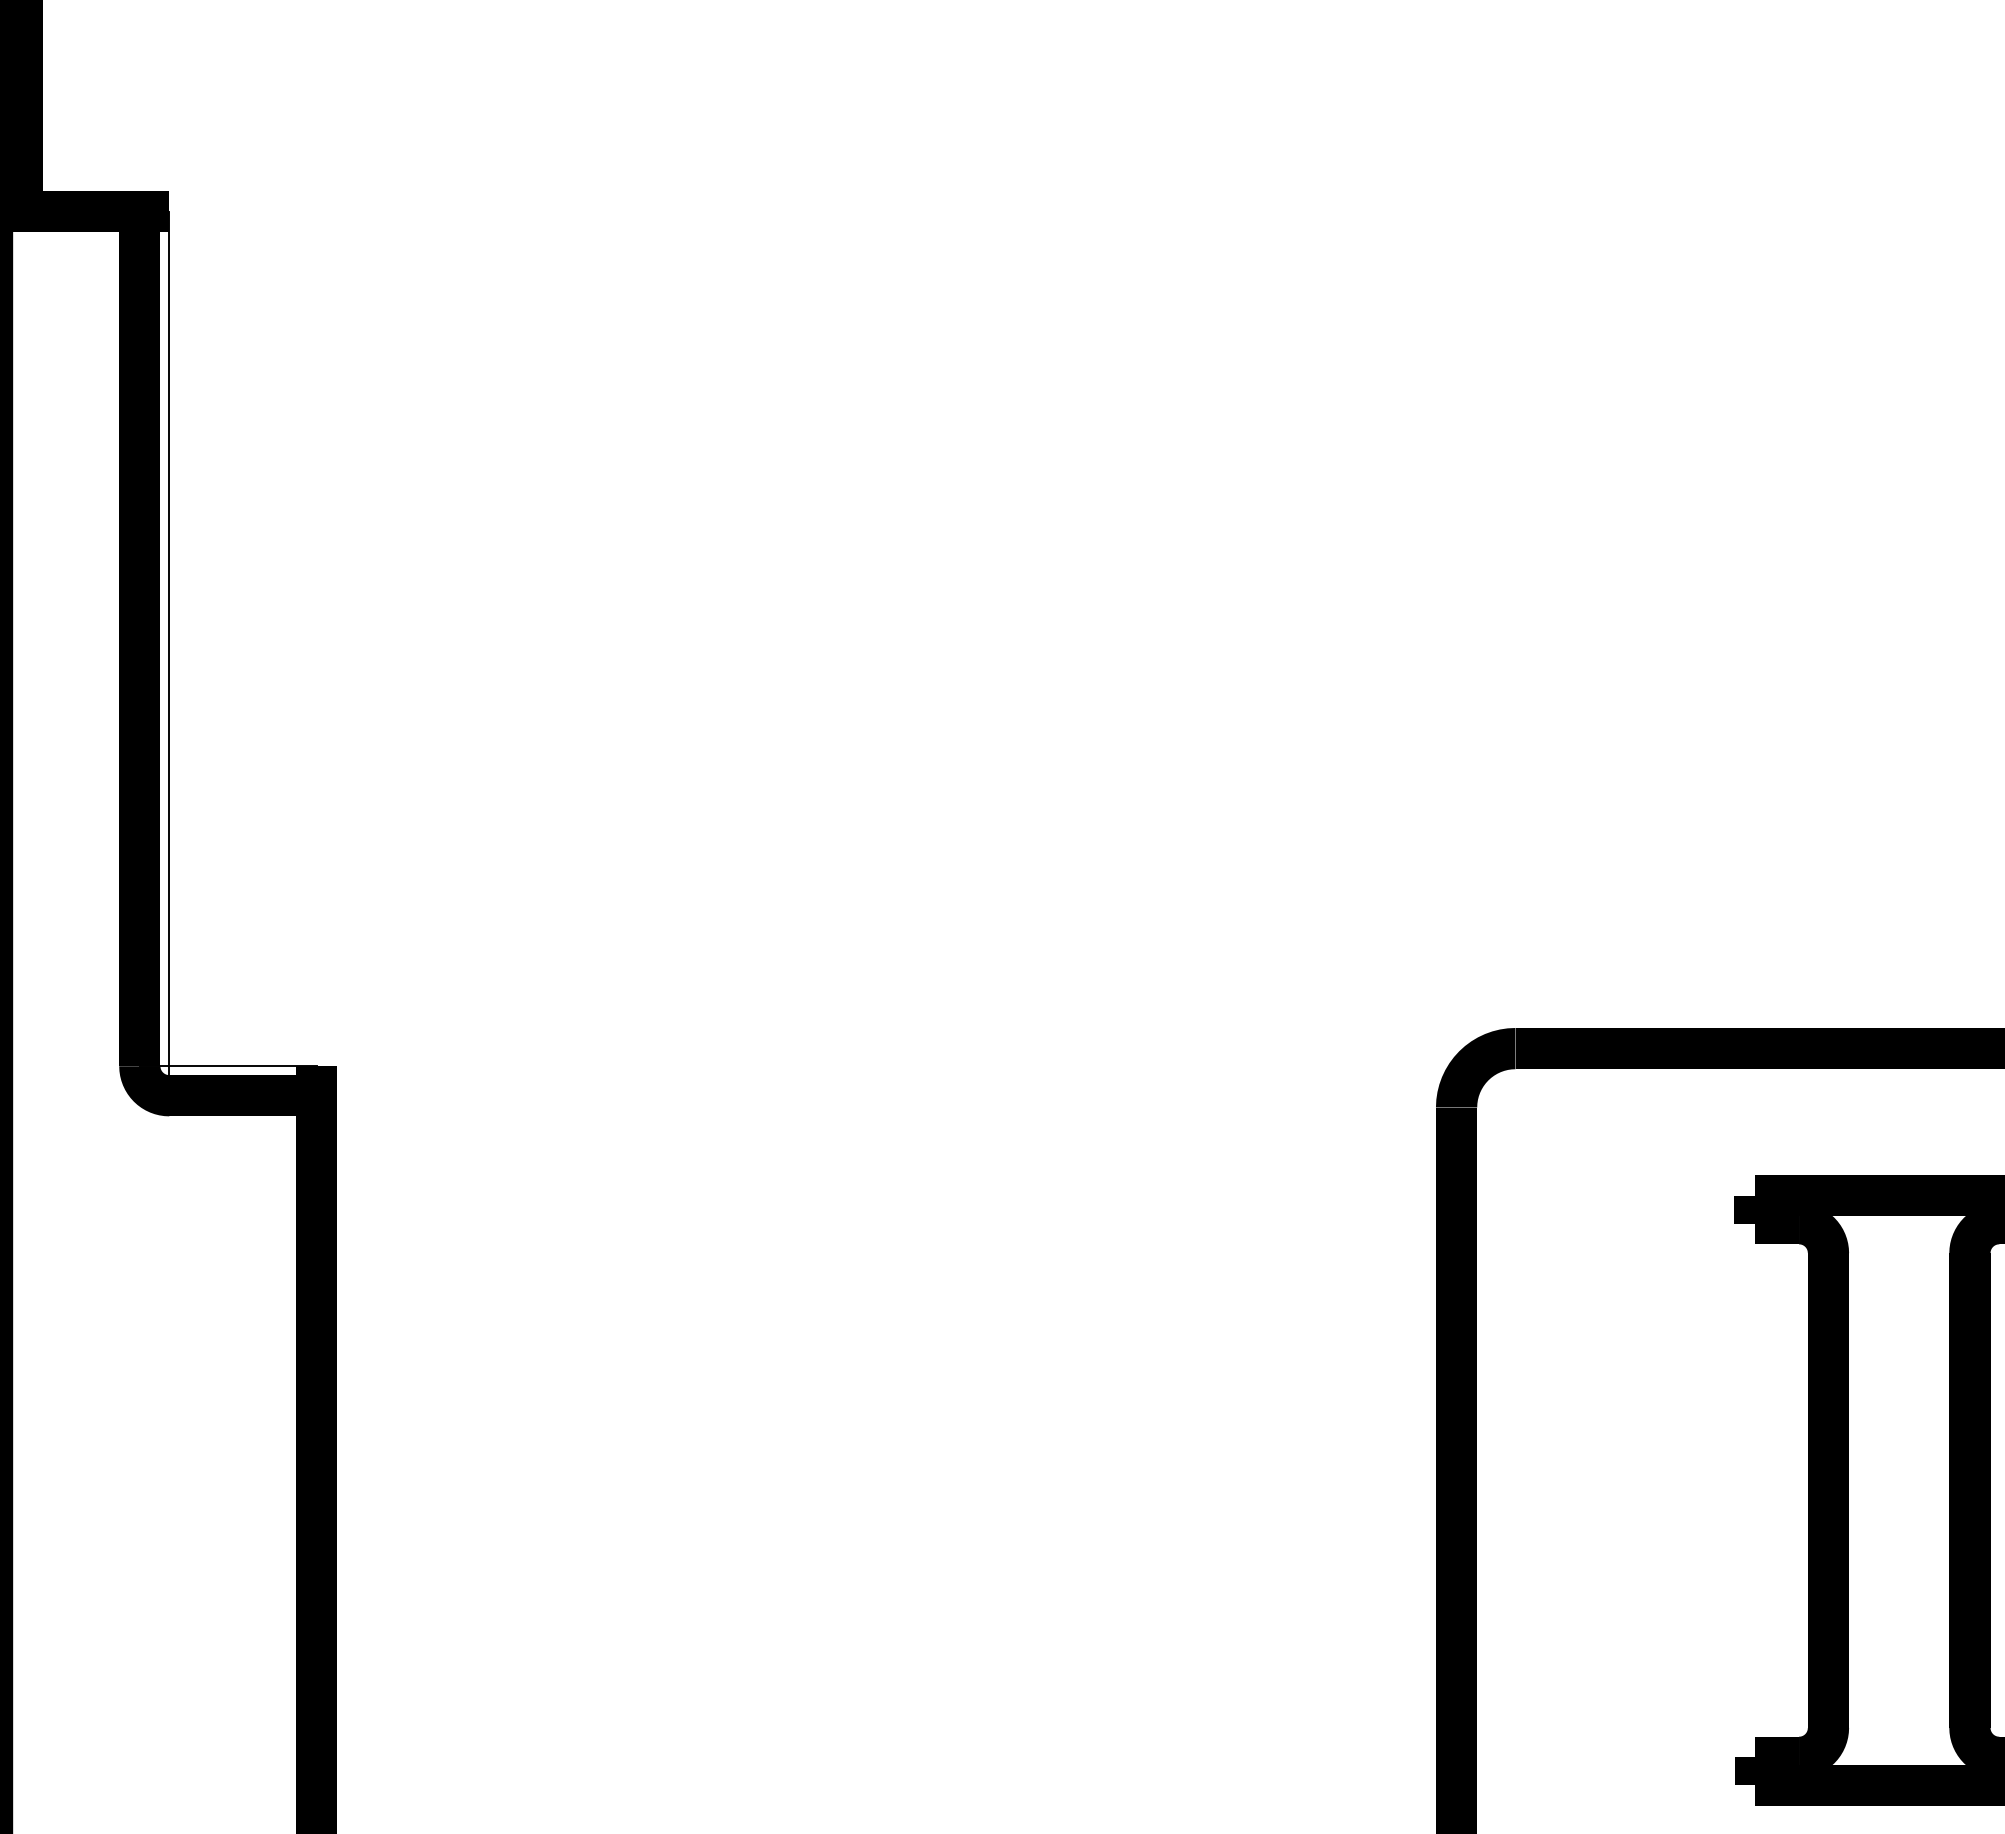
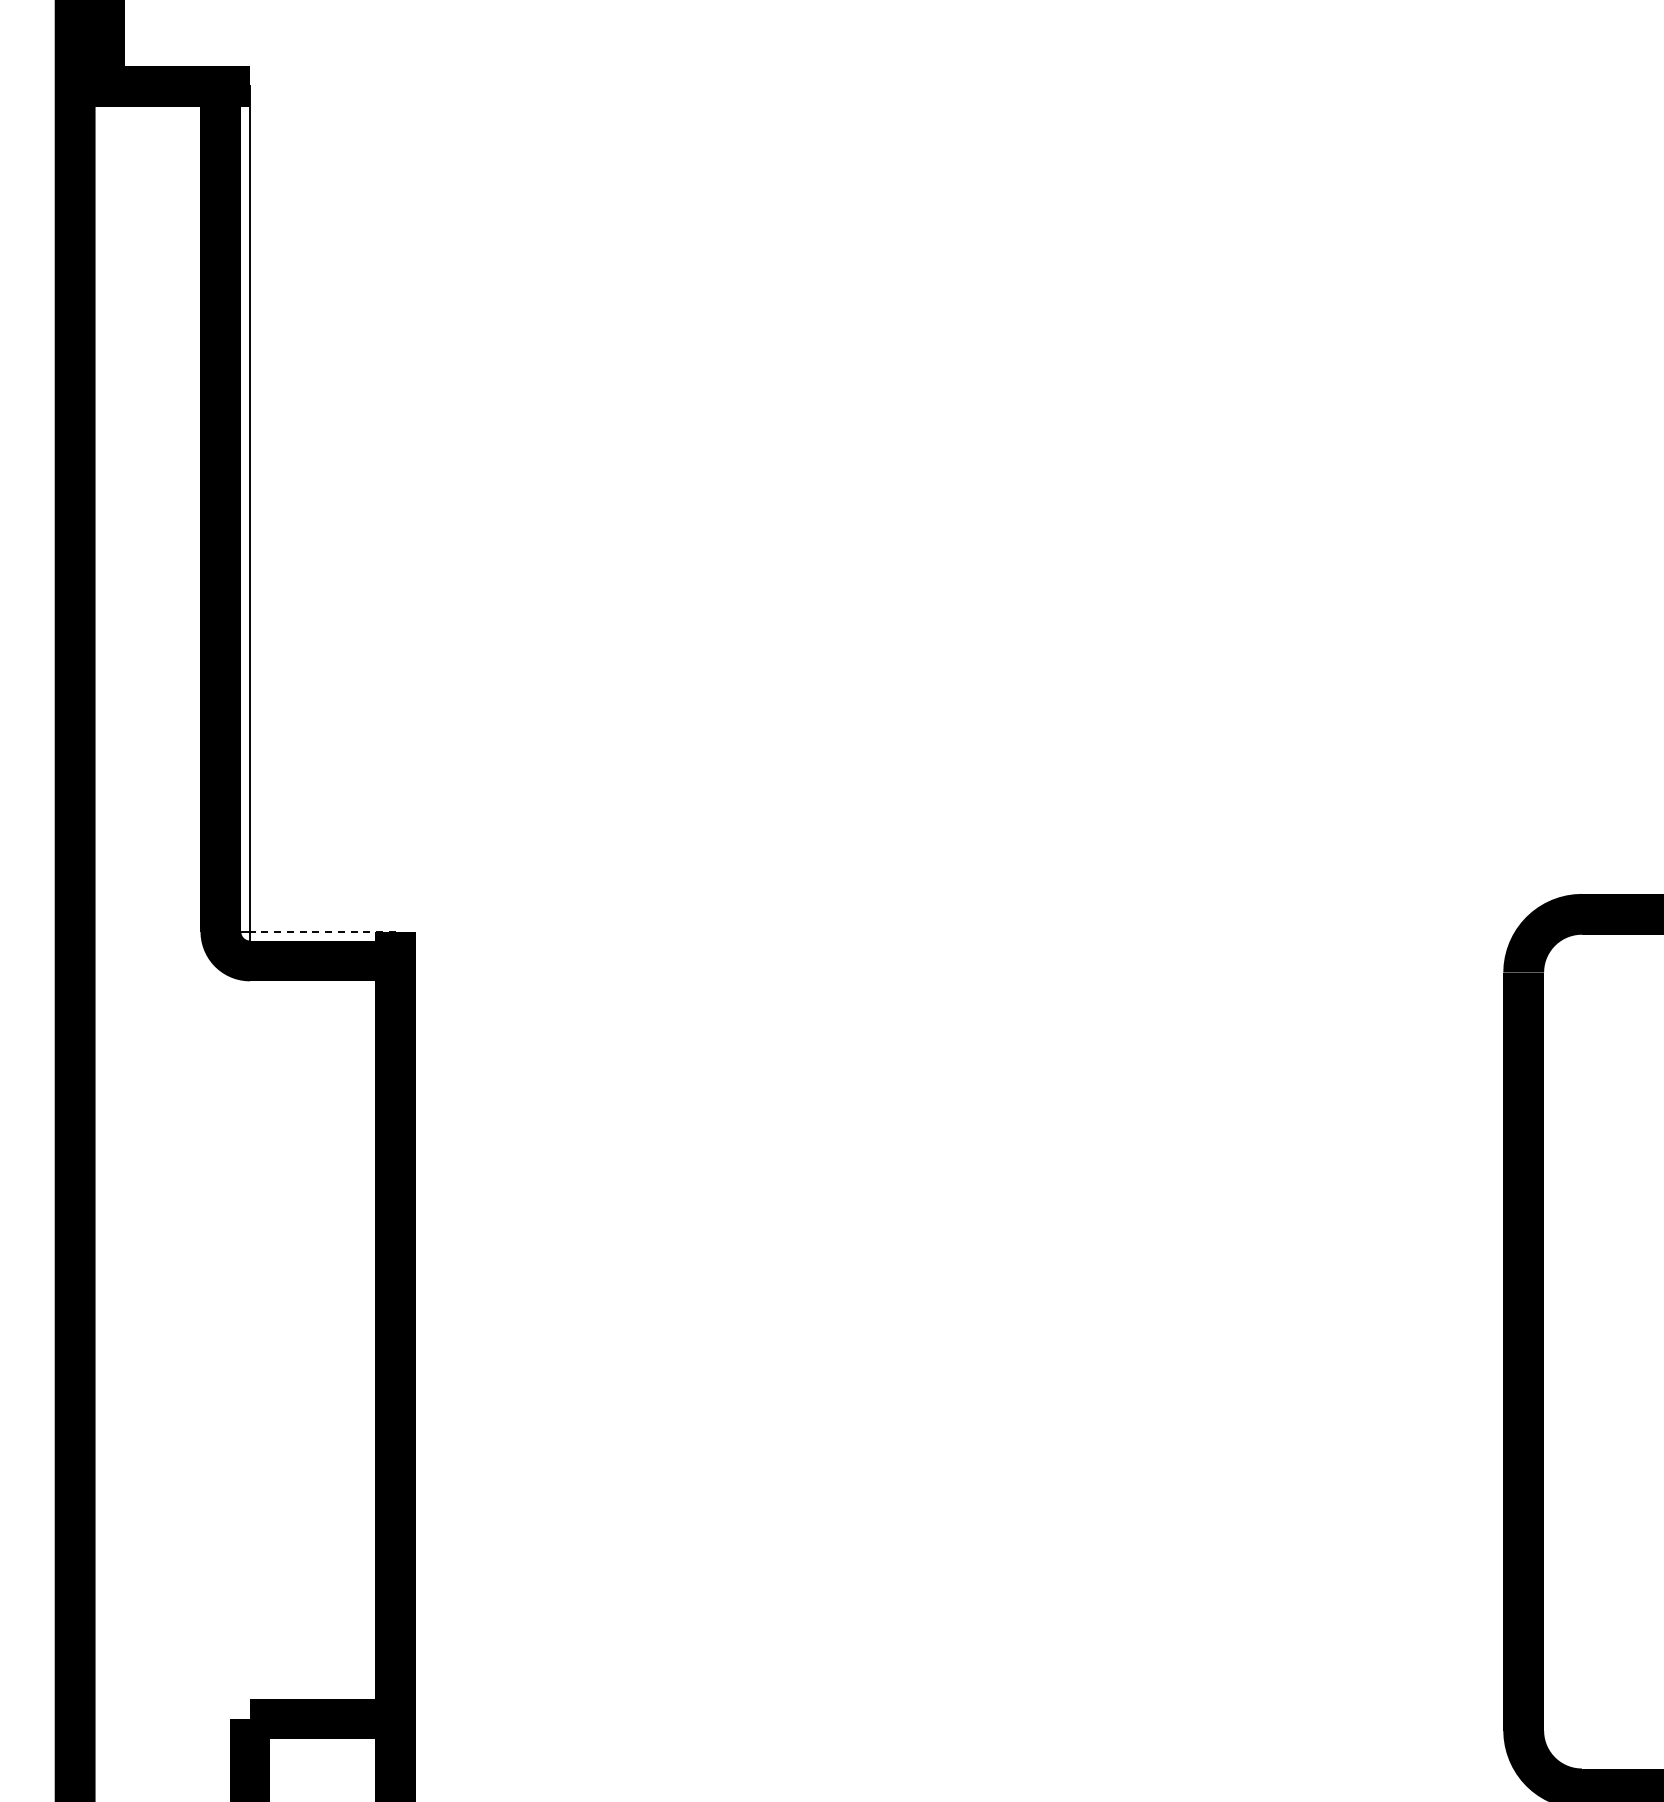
line: (242, 1066) -> (322, 932), solid -> dashed

